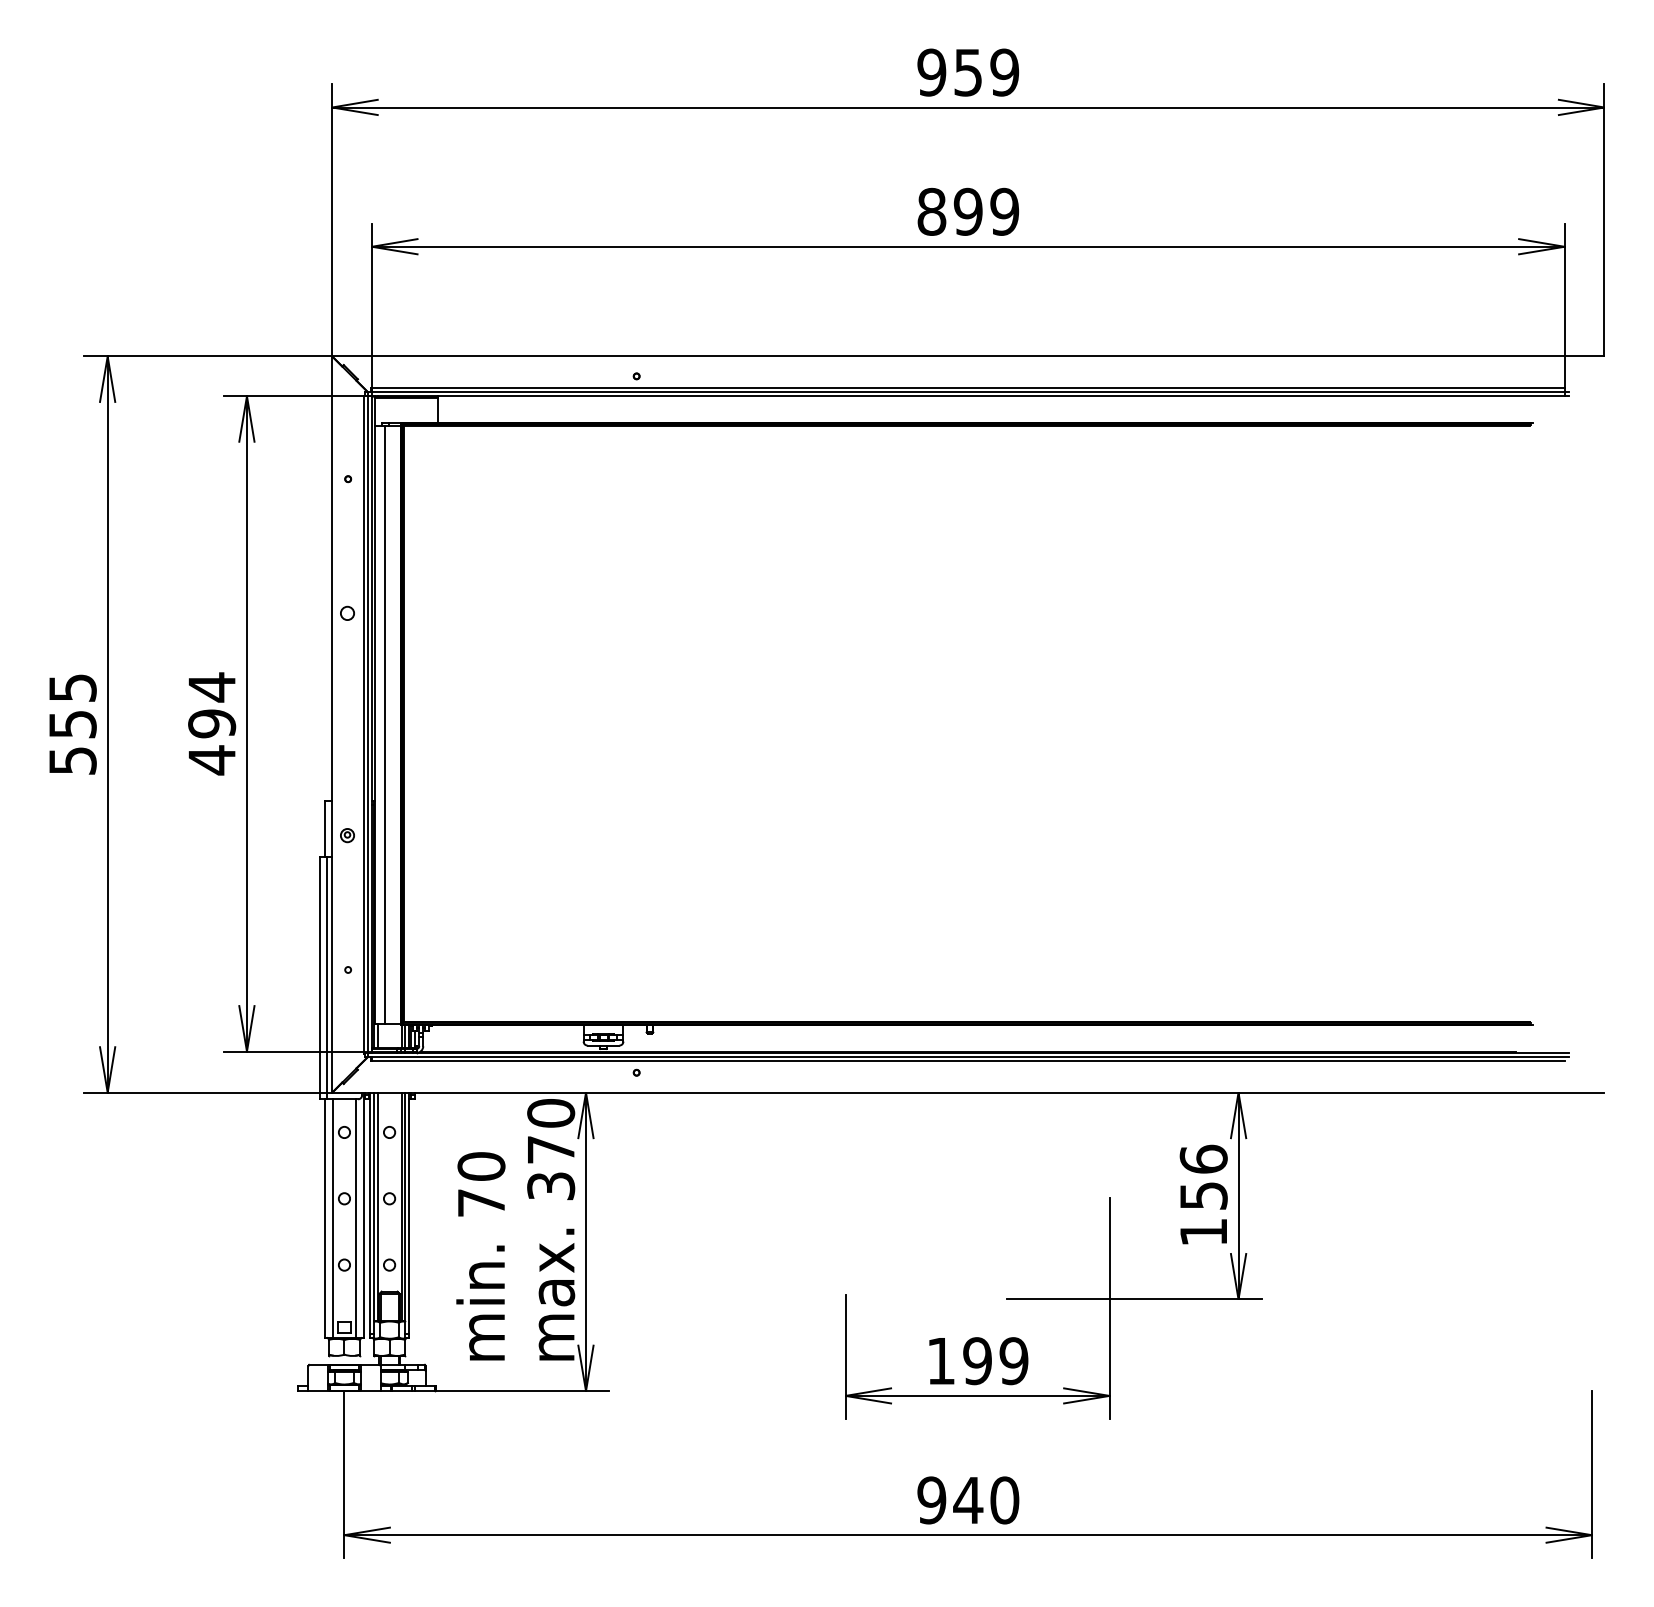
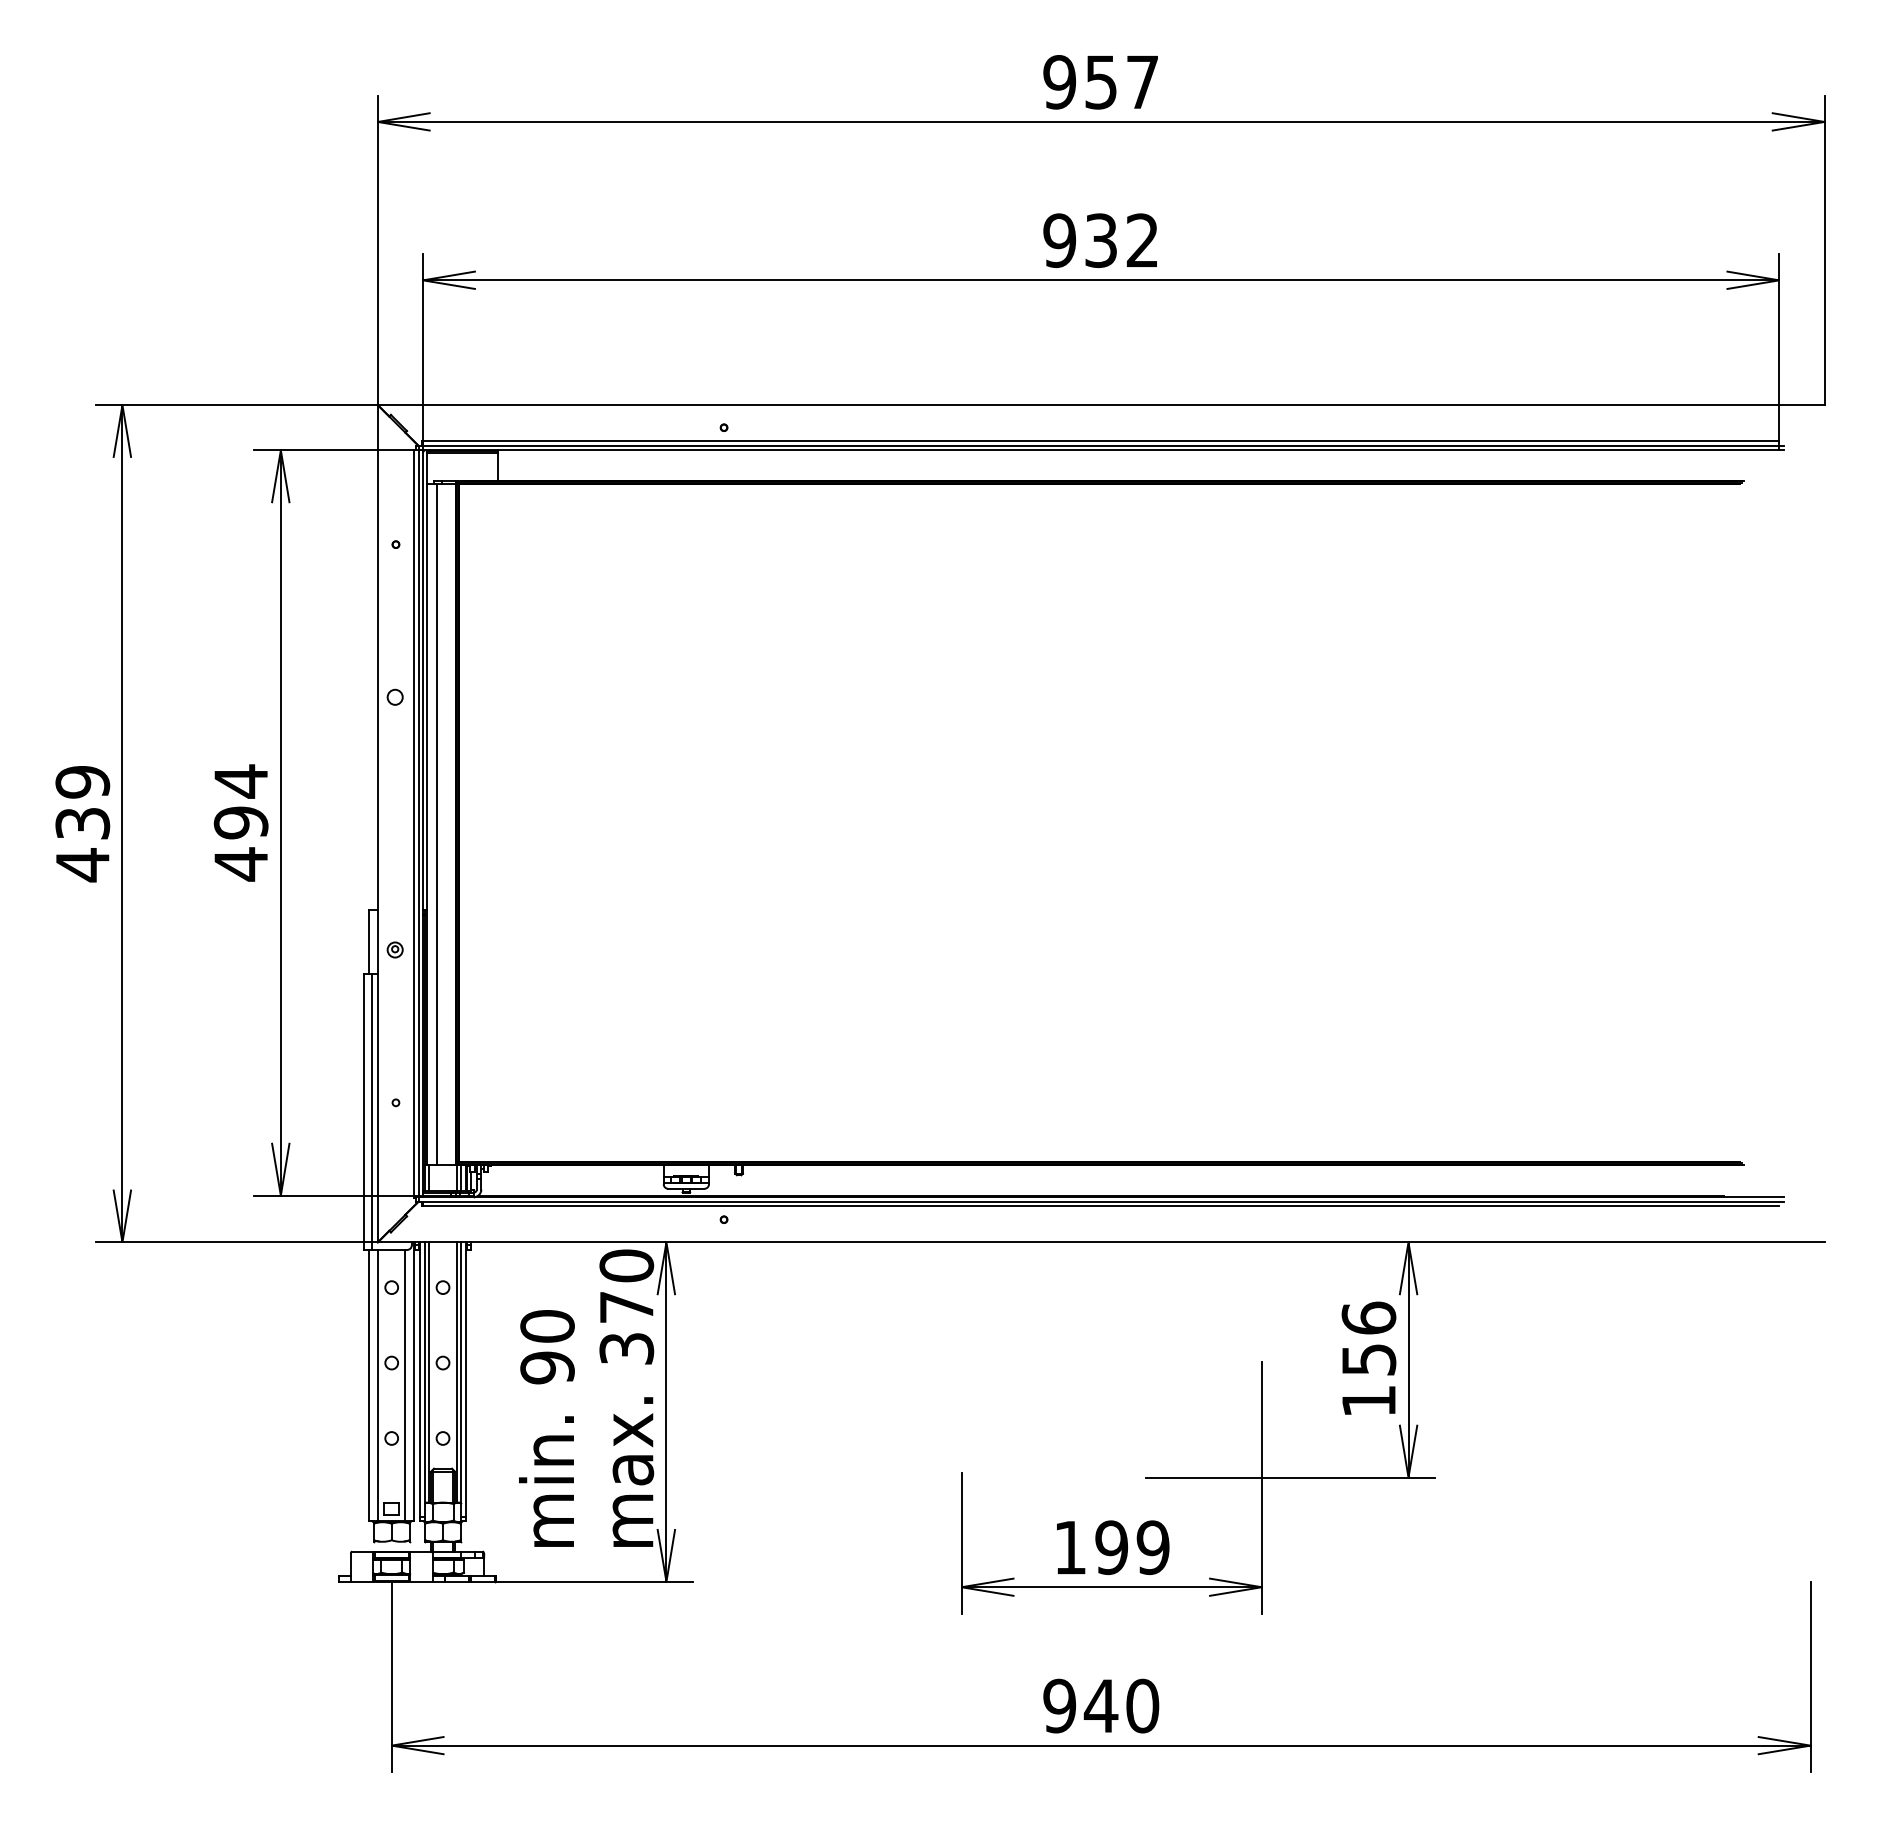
text: (1004, 72) -> (1142, 82), 959 -> 957
text: (967, 211) -> (1100, 240), 899 -> 932
text: (72, 725) -> (82, 824), 555 -> 439
text: (481, 1202) -> (547, 1367), 70 -> 90

